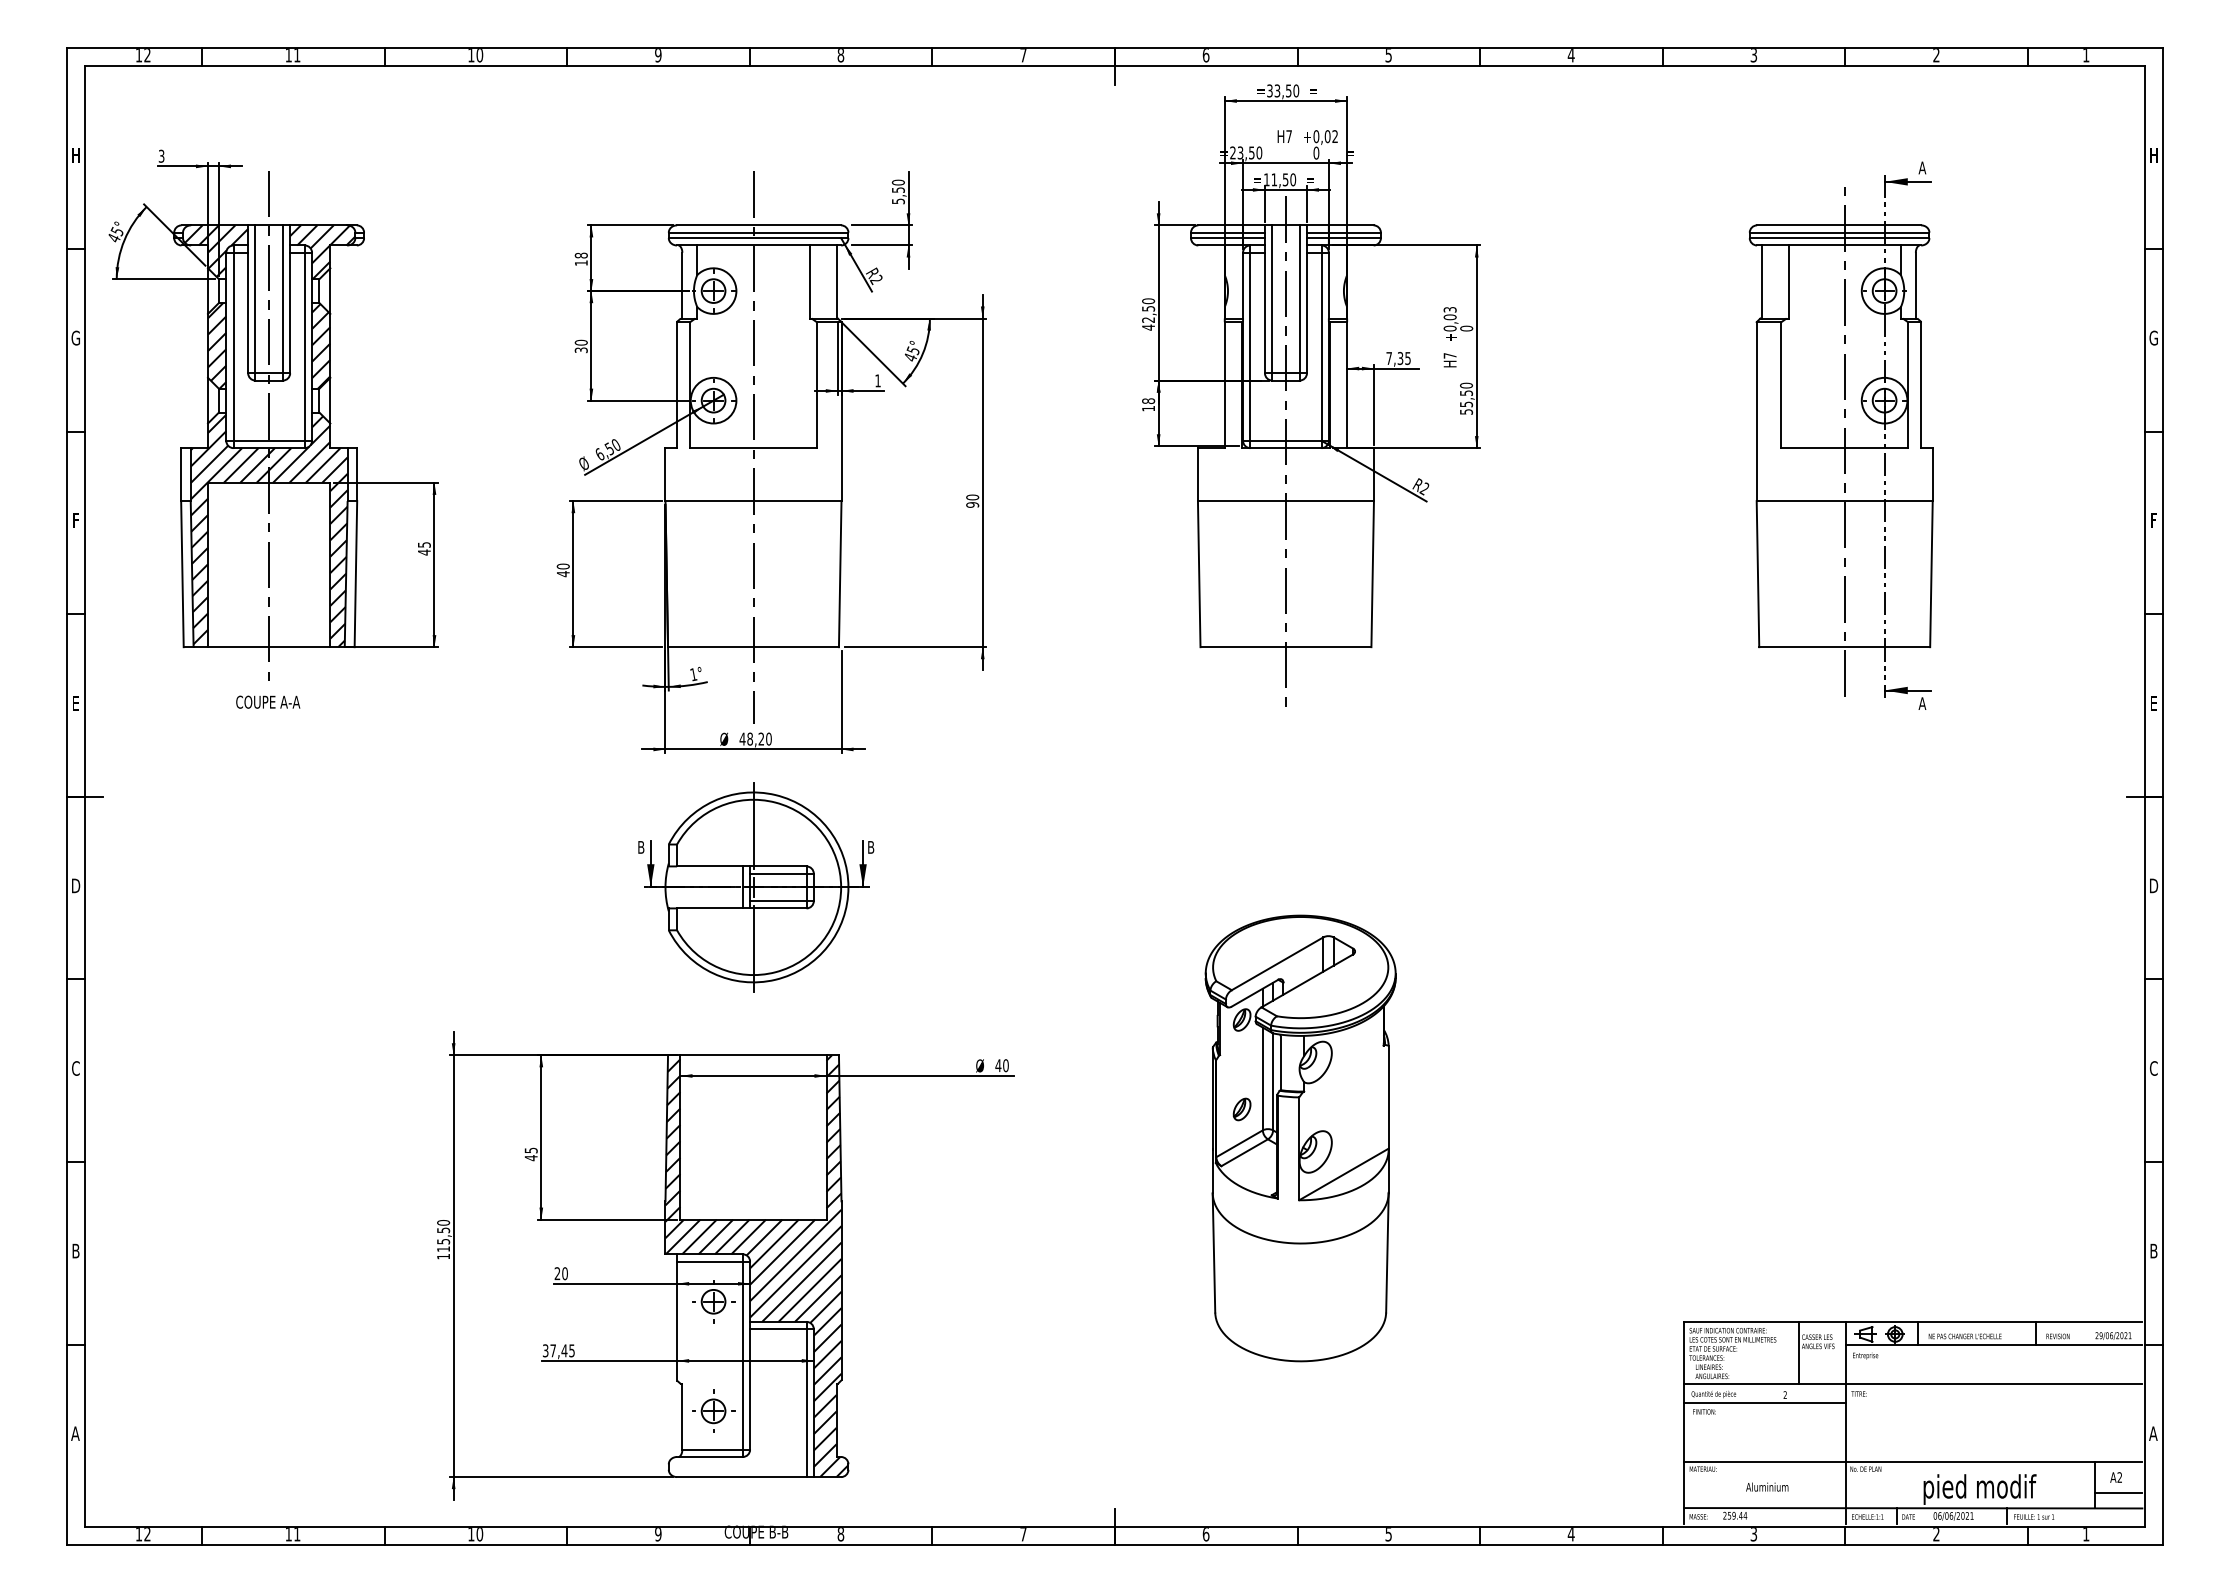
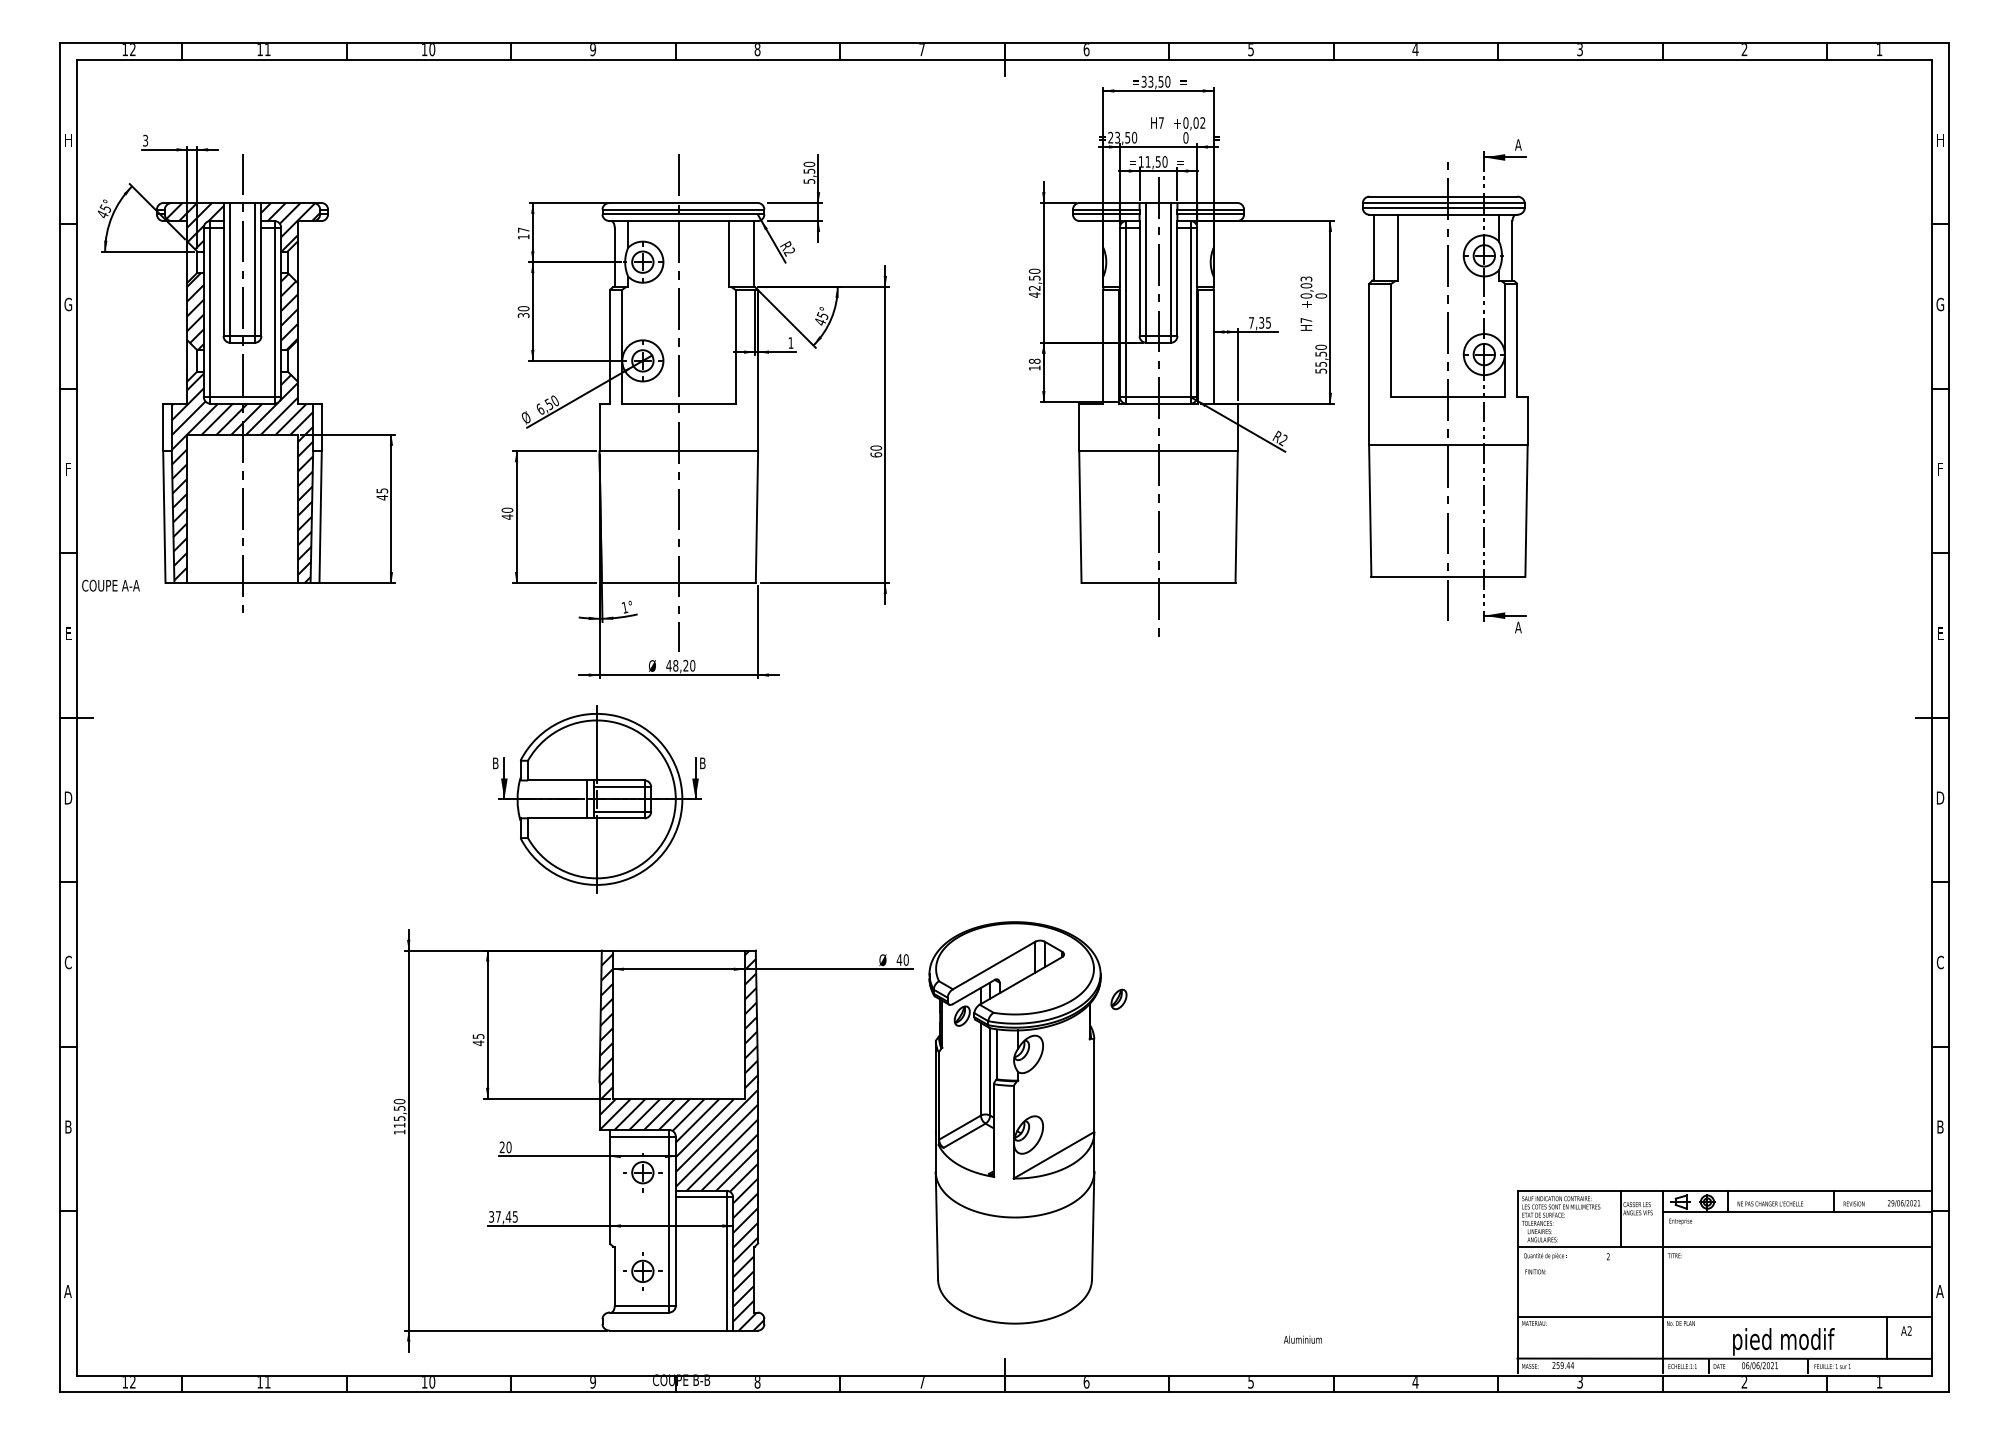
text: (580, 255) -> (522, 230), 18 -> 17
part: (1840, 435) -> (1444, 385), moved
text: (972, 504) -> (876, 454), 90 -> 60
text: (268, 701) -> (111, 585), moved
part: (756, 887) -> (599, 799), moved
part: (1300, 1138) -> (1014, 1122), moved
line: (1764, 1403) -> (1589, 1264), removed
text: (1767, 1486) -> (1303, 1339), moved
line: (2118, 1492) -> (1908, 1344), removed

